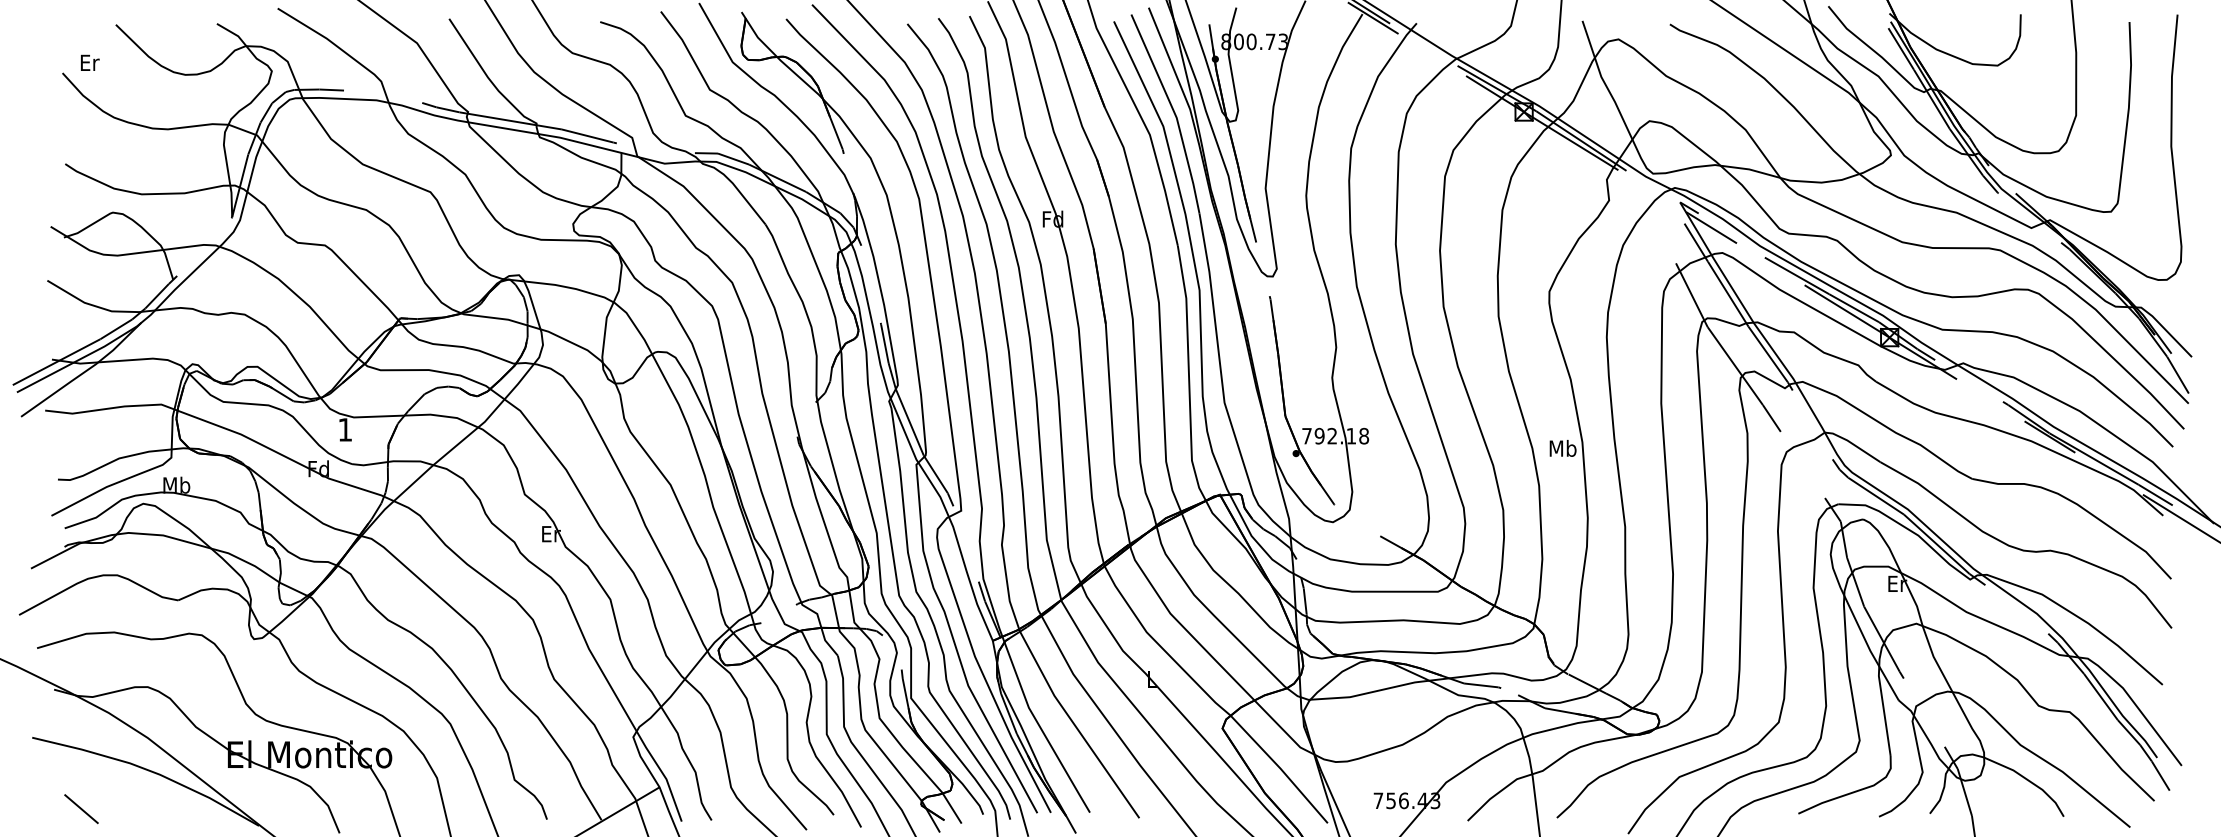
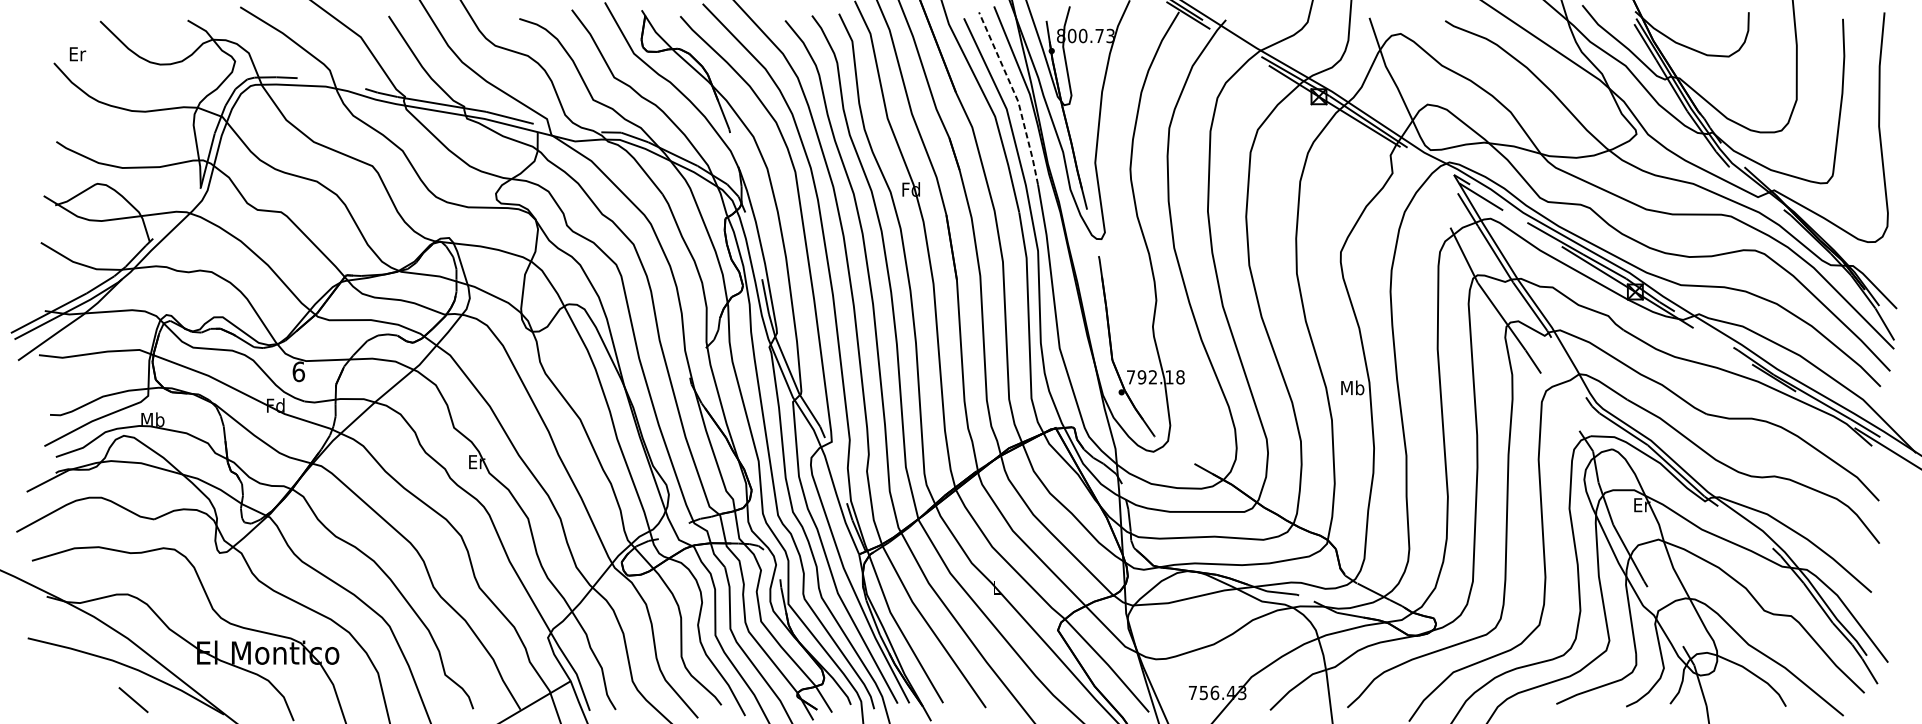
line: (1174, 112) -> (1016, 97), solid -> dashed
text: (345, 429) -> (298, 371), 1 -> 6
line: (81, 809) -> (133, 700), moved

